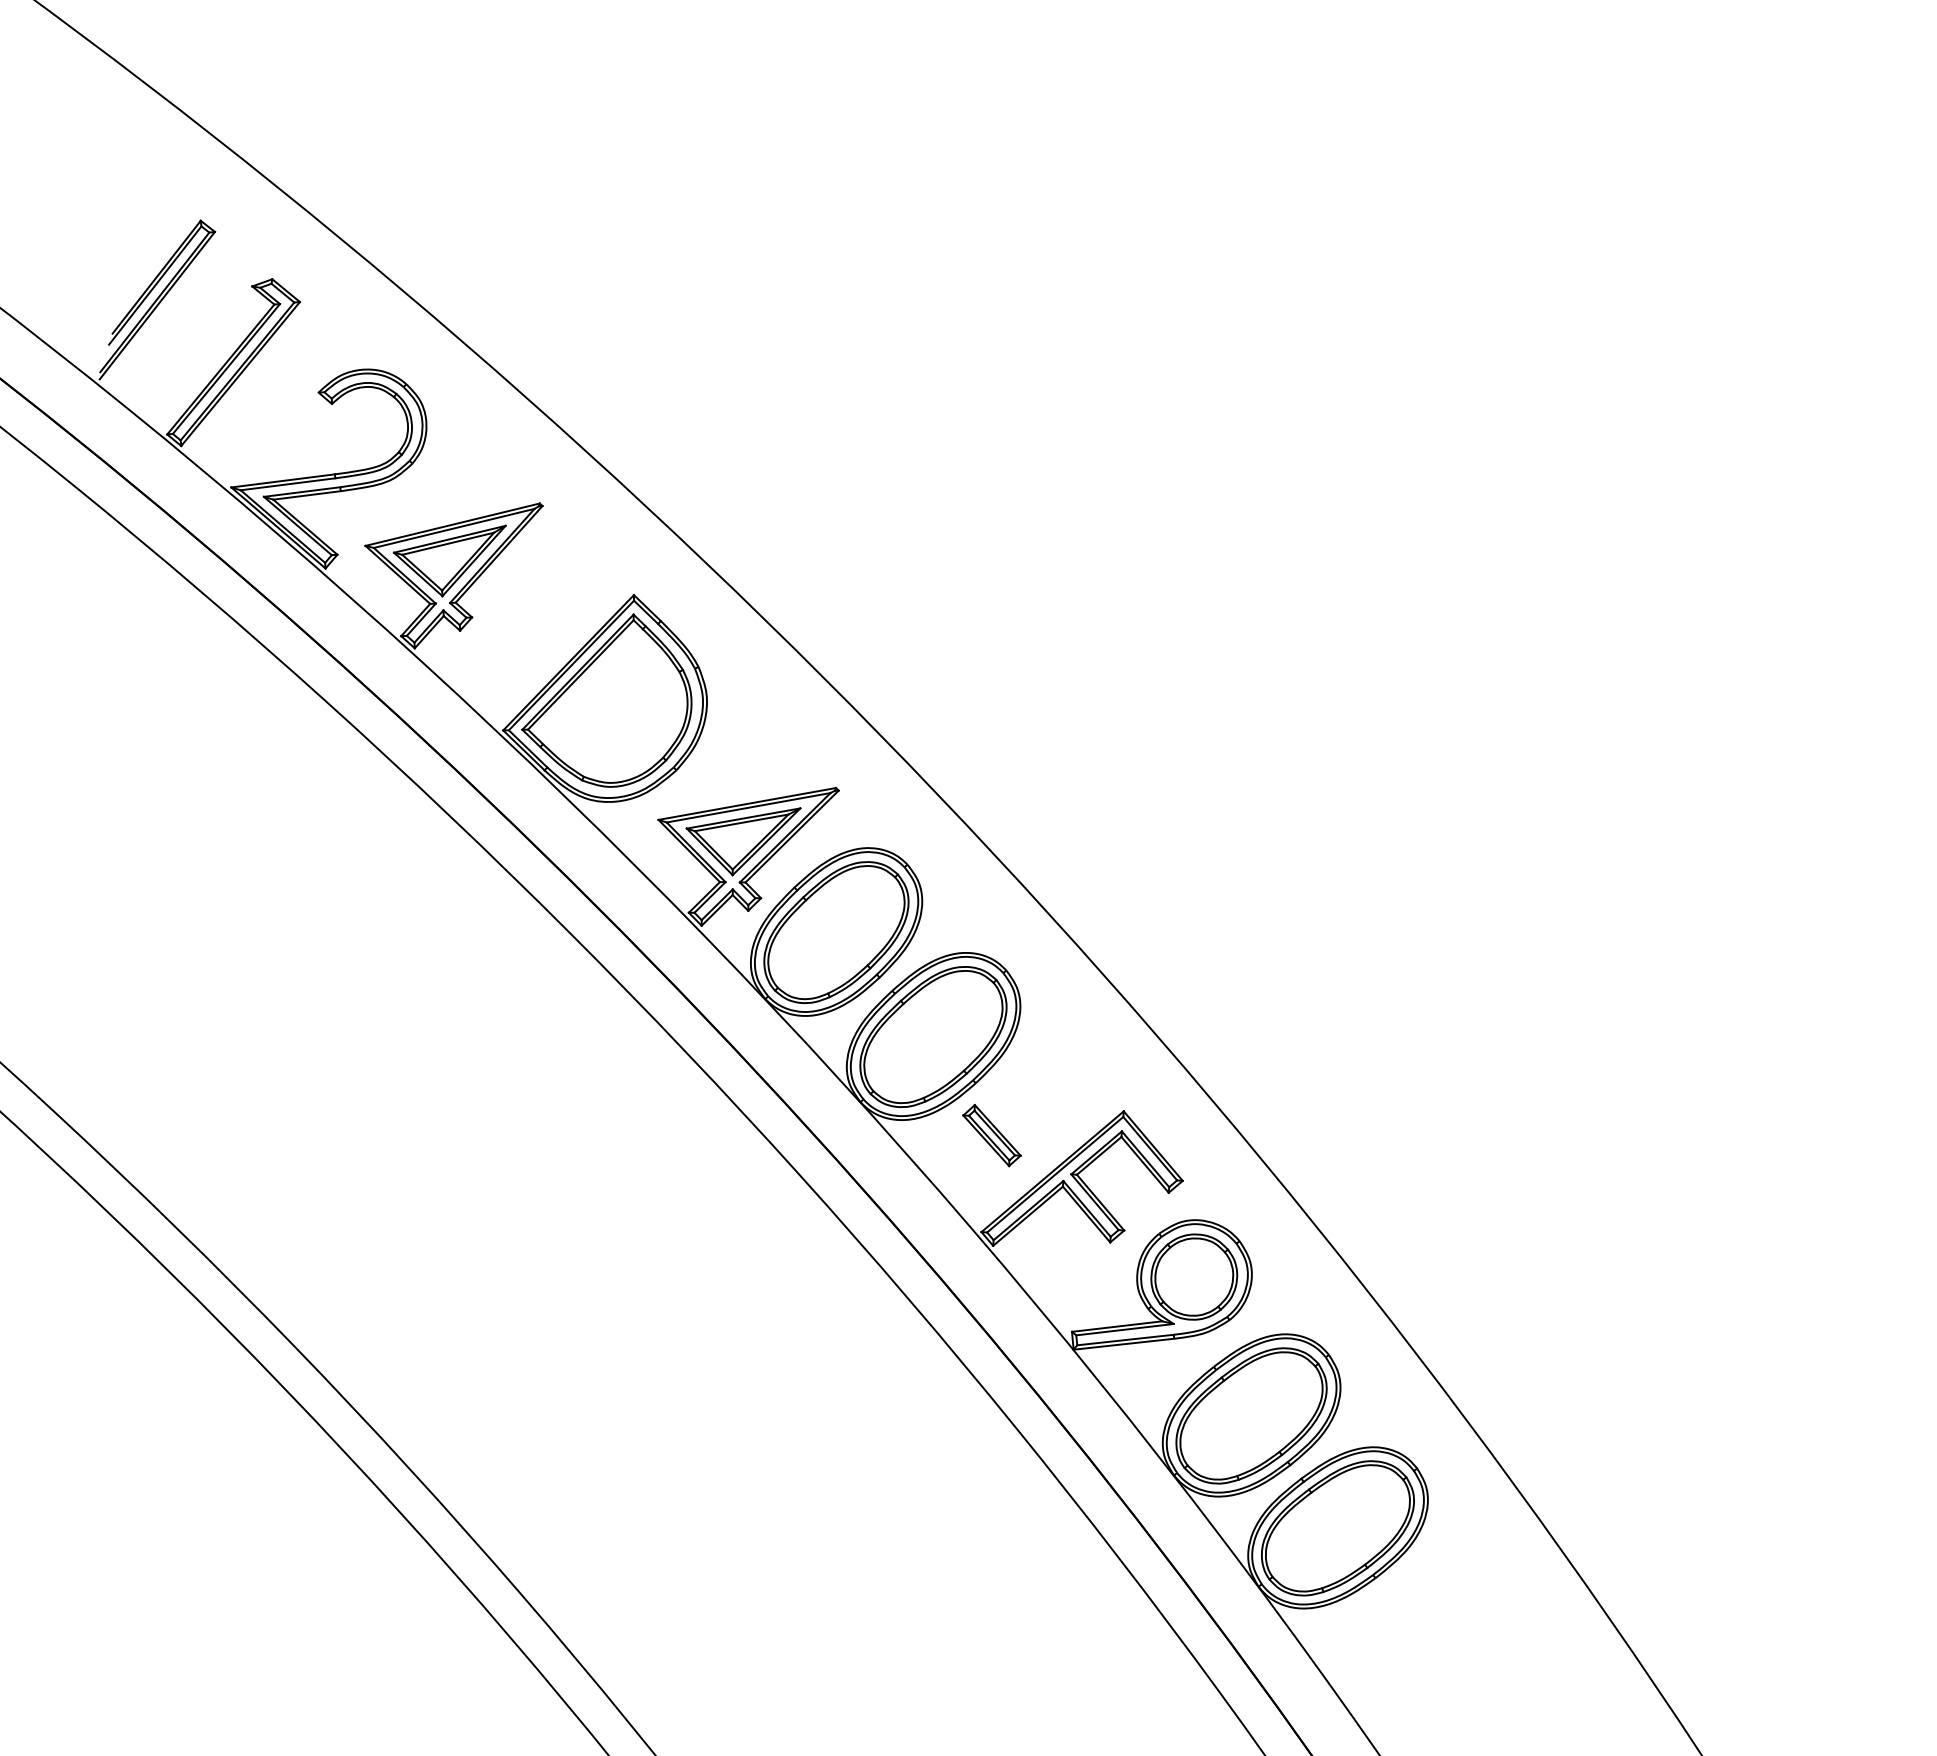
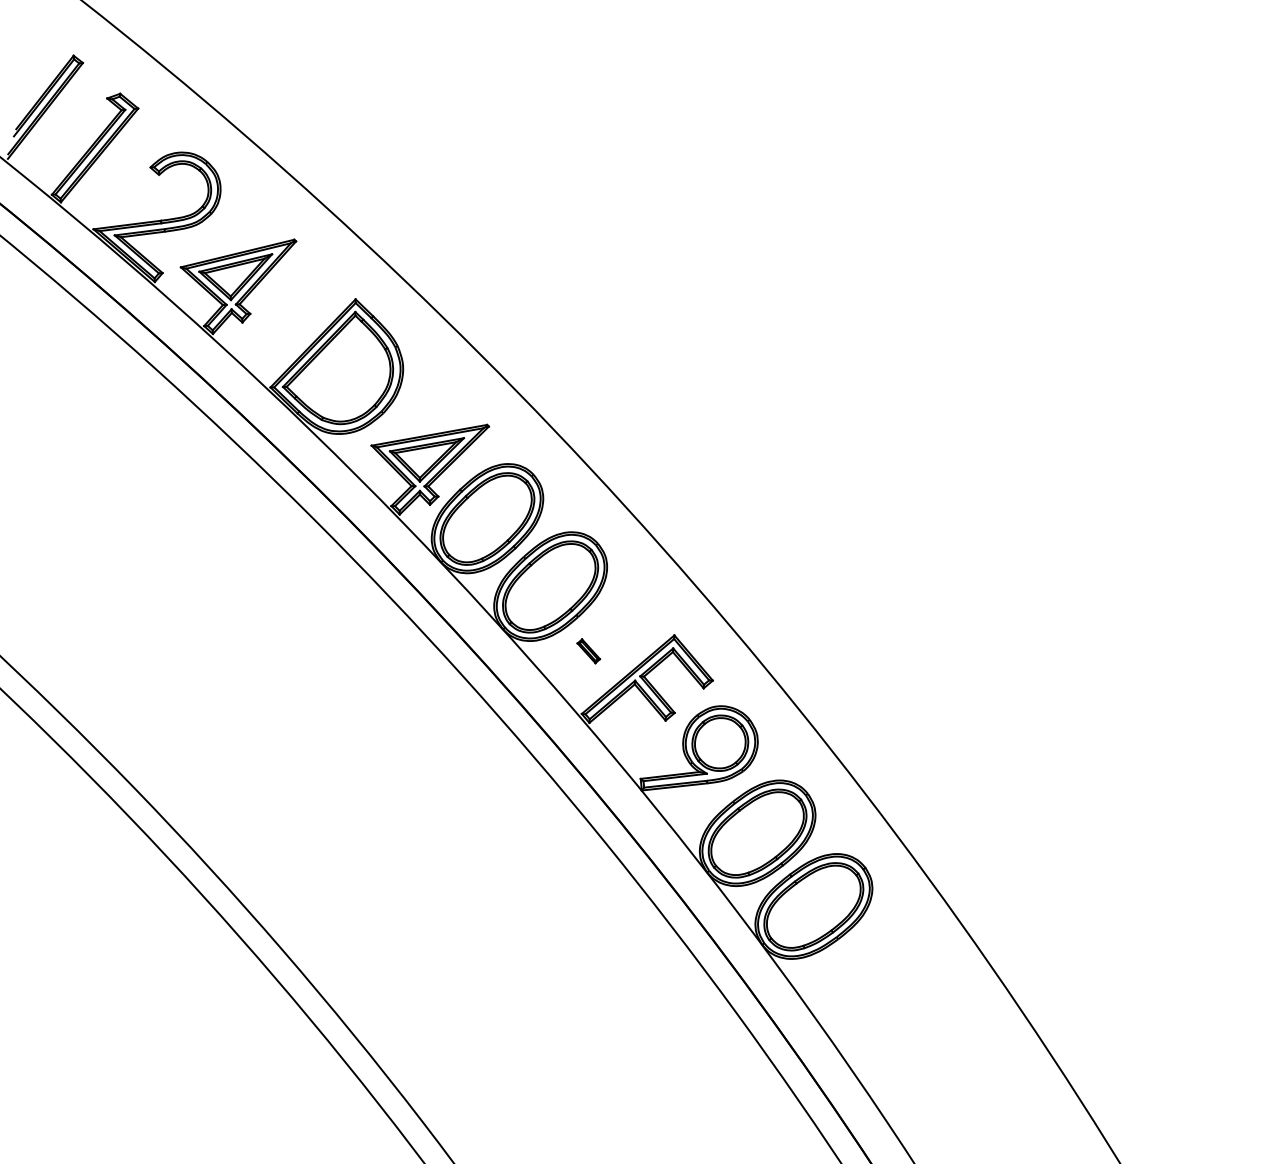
part: (991, 1136) -> (588, 651), size x0.6

